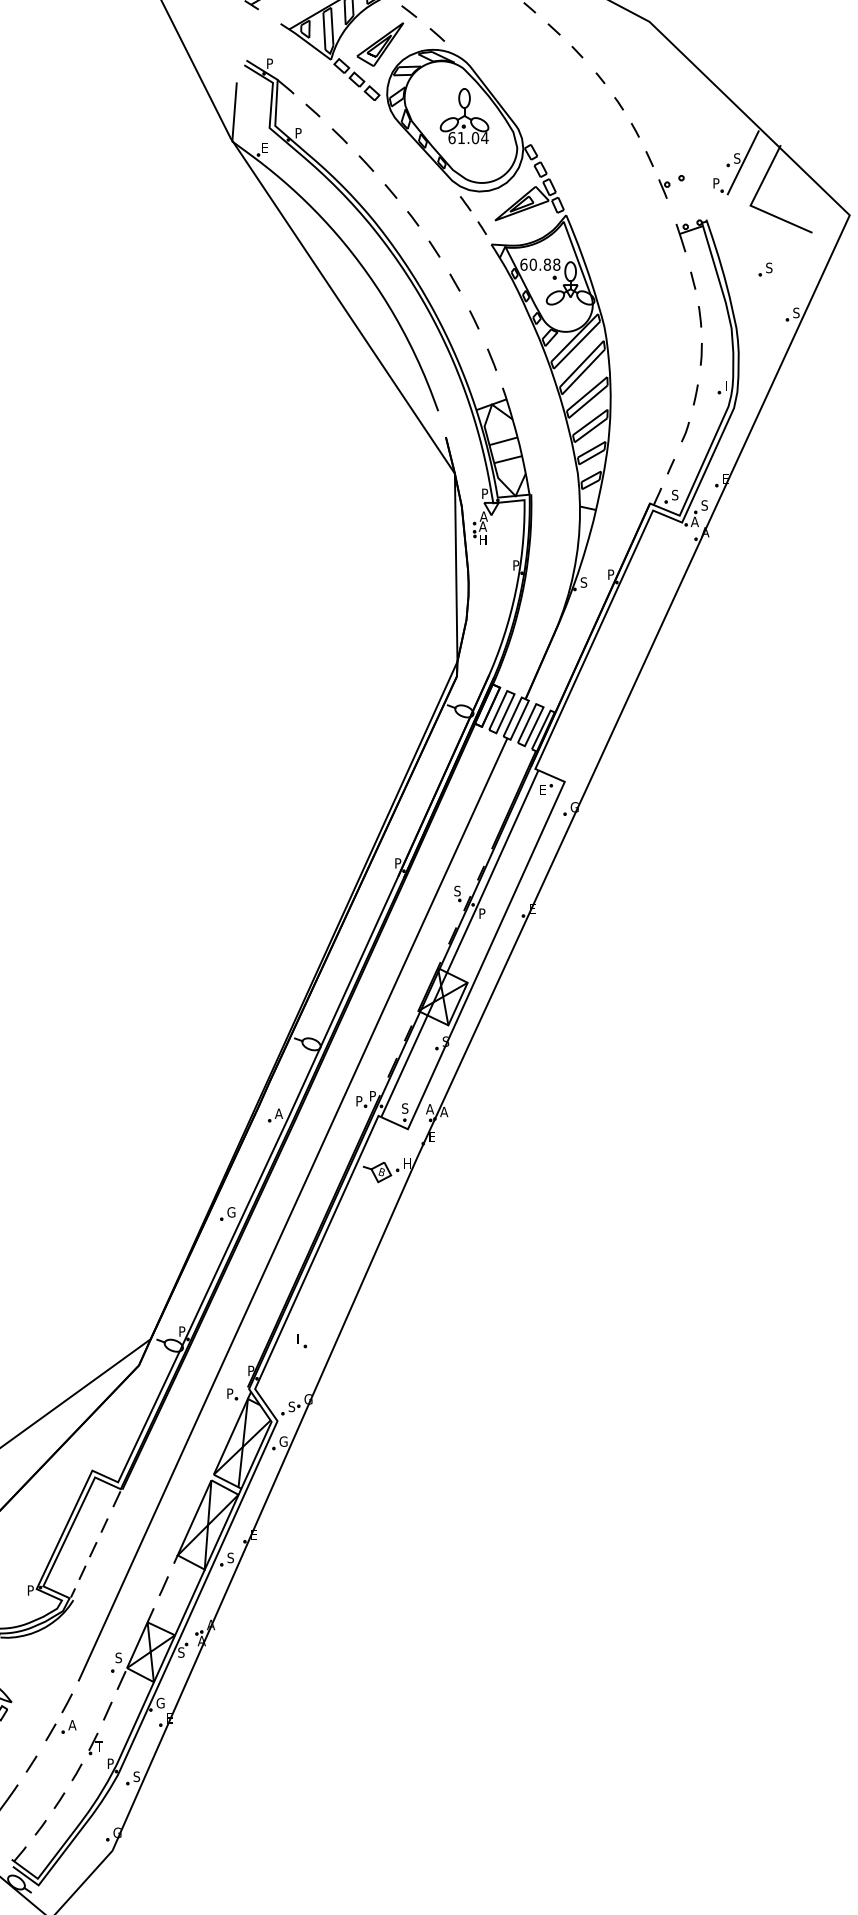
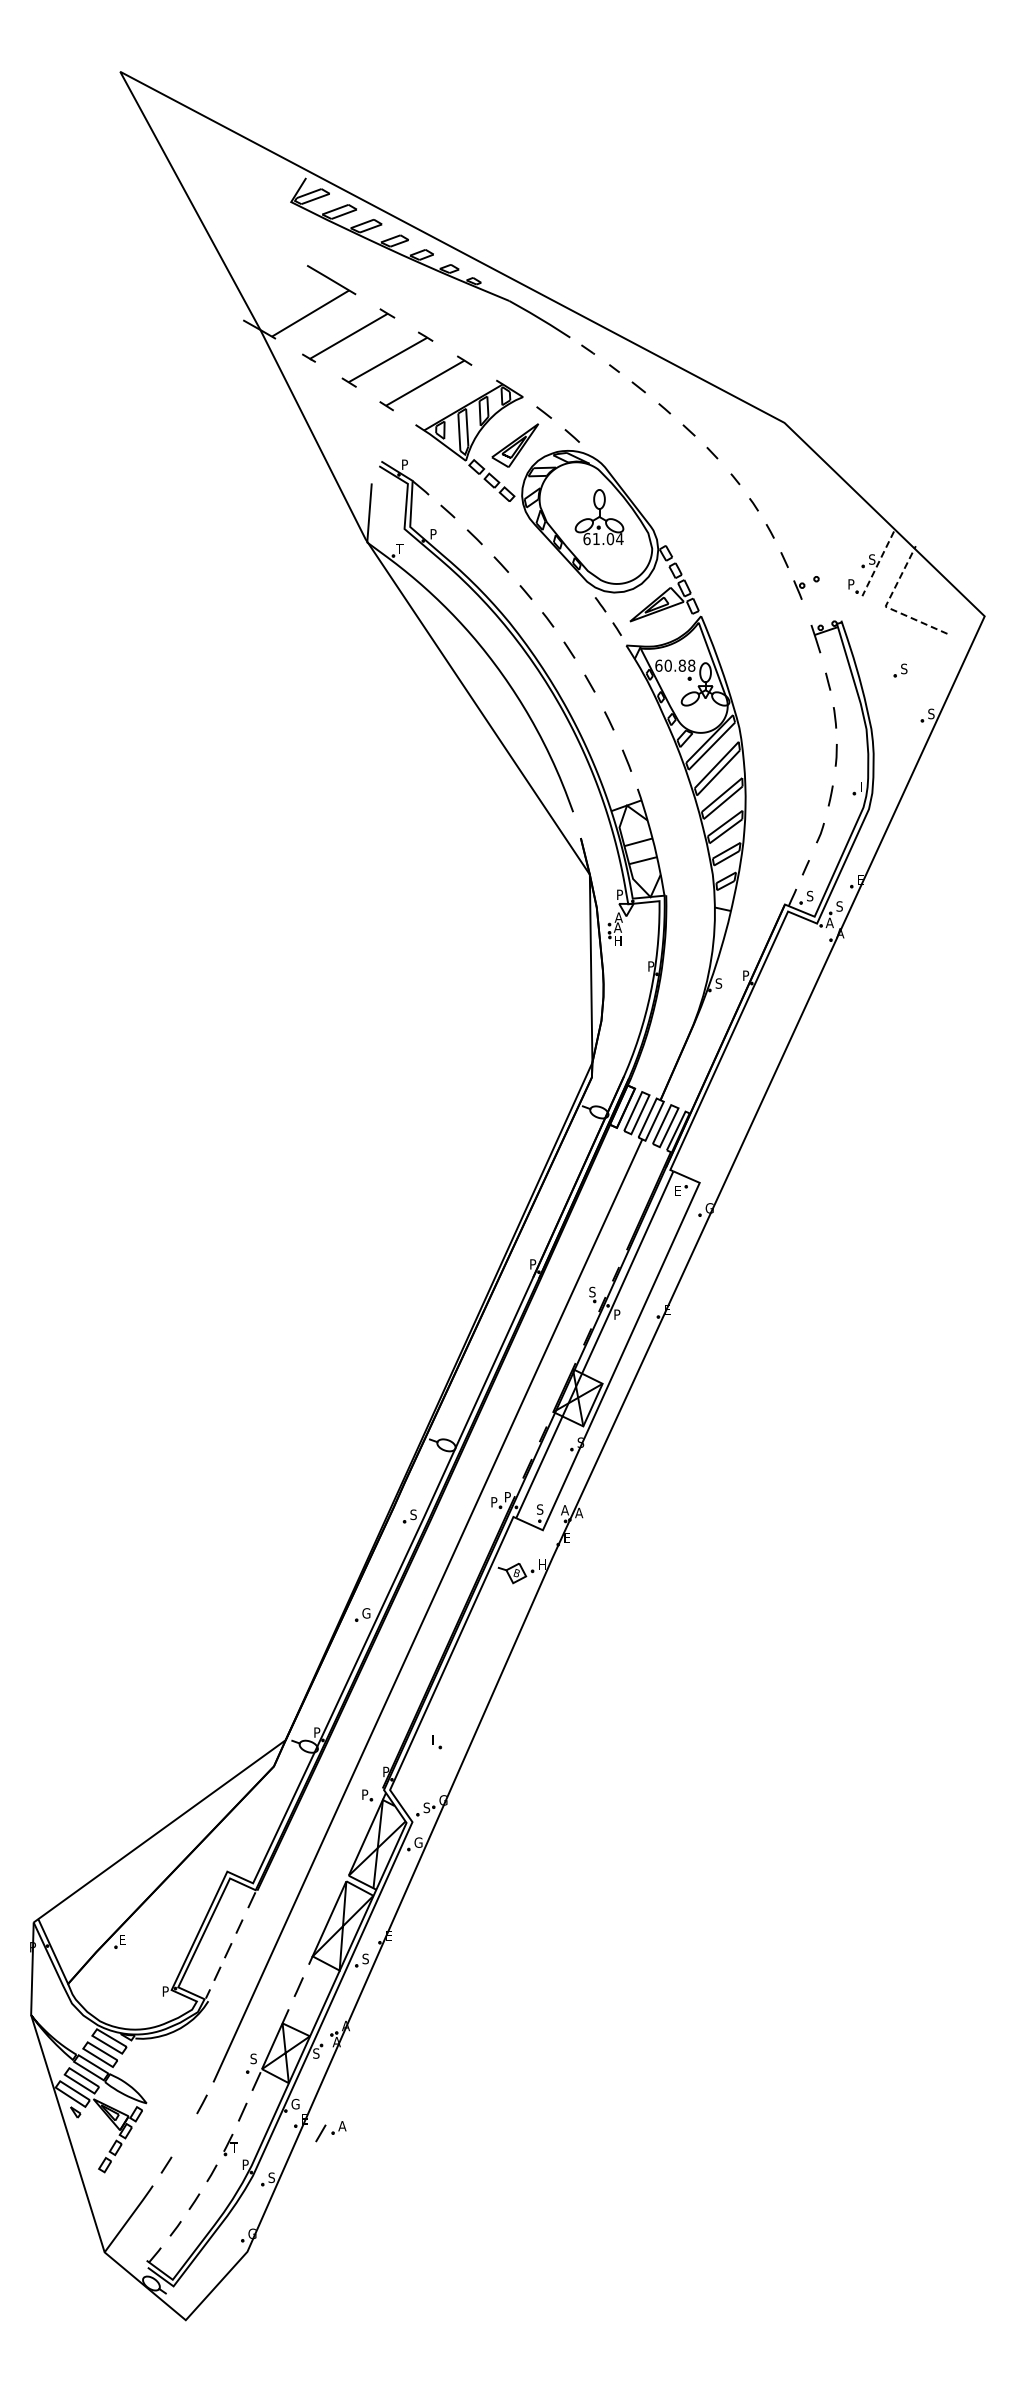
text: (264, 147) -> (399, 548), E -> T
line: (742, 163) -> (877, 564), solid -> dashed
line: (750, 205) -> (885, 606), solid -> dashed
text: (278, 1113) -> (413, 1514), A -> S
part: (60, 1730) -> (330, 2131), moved

